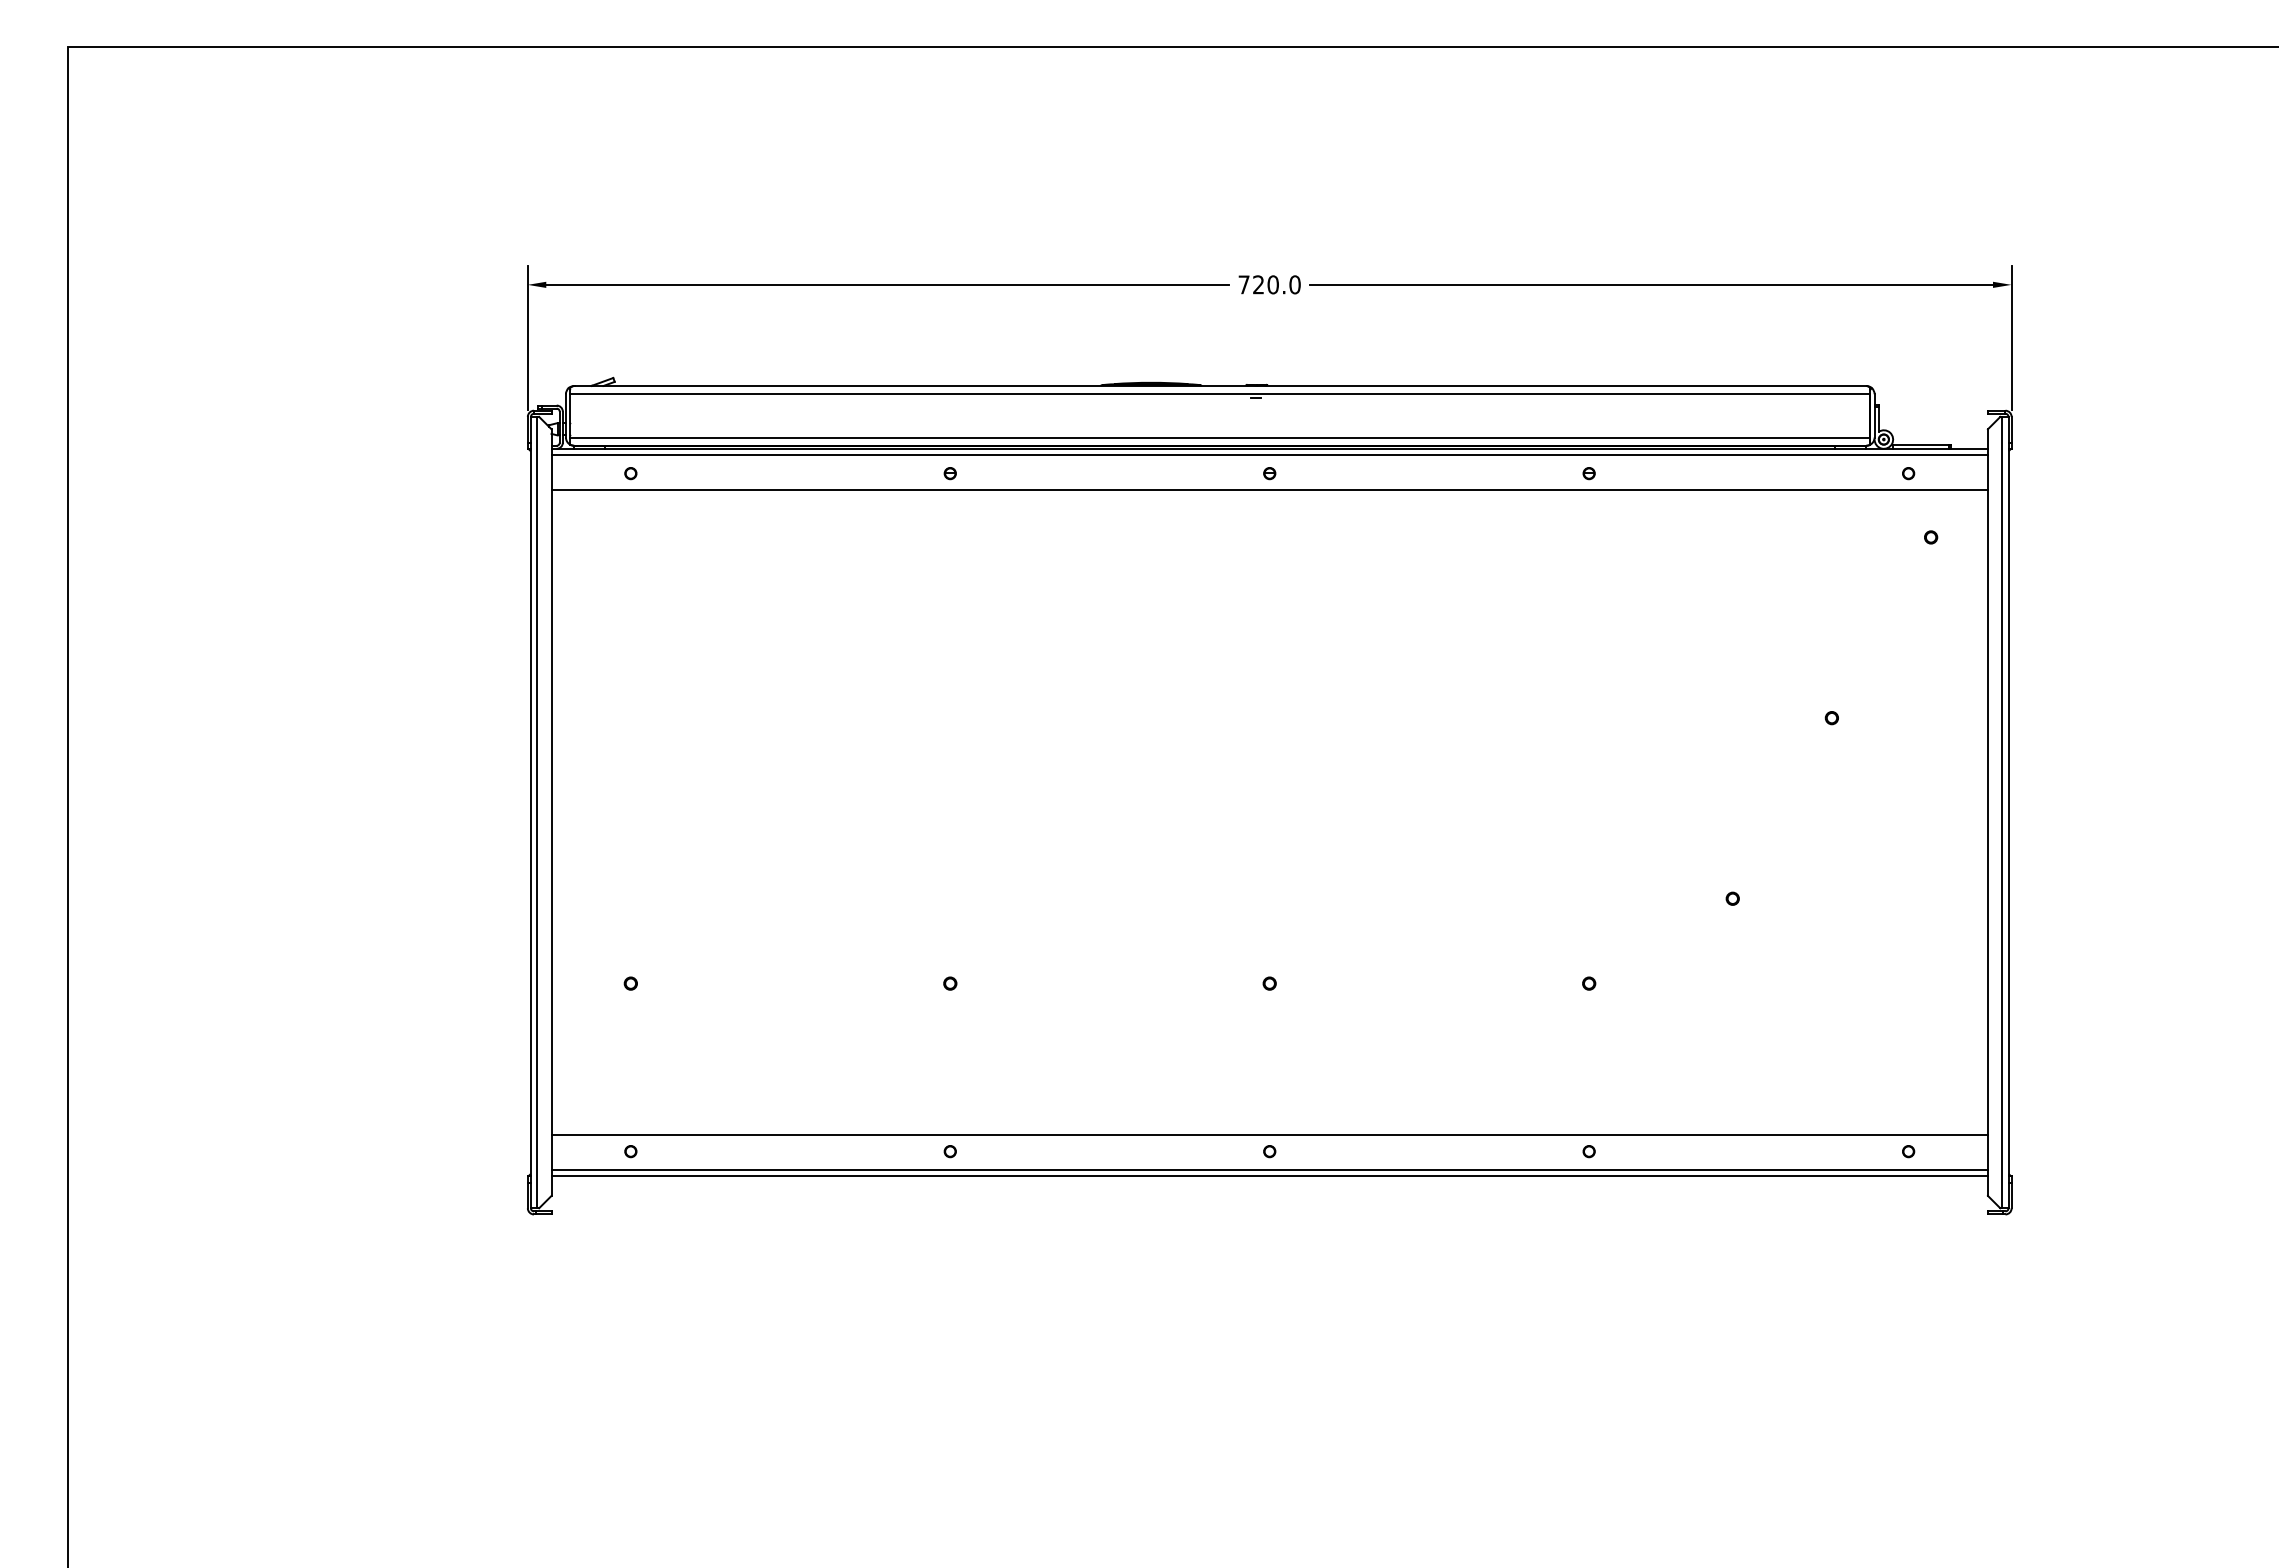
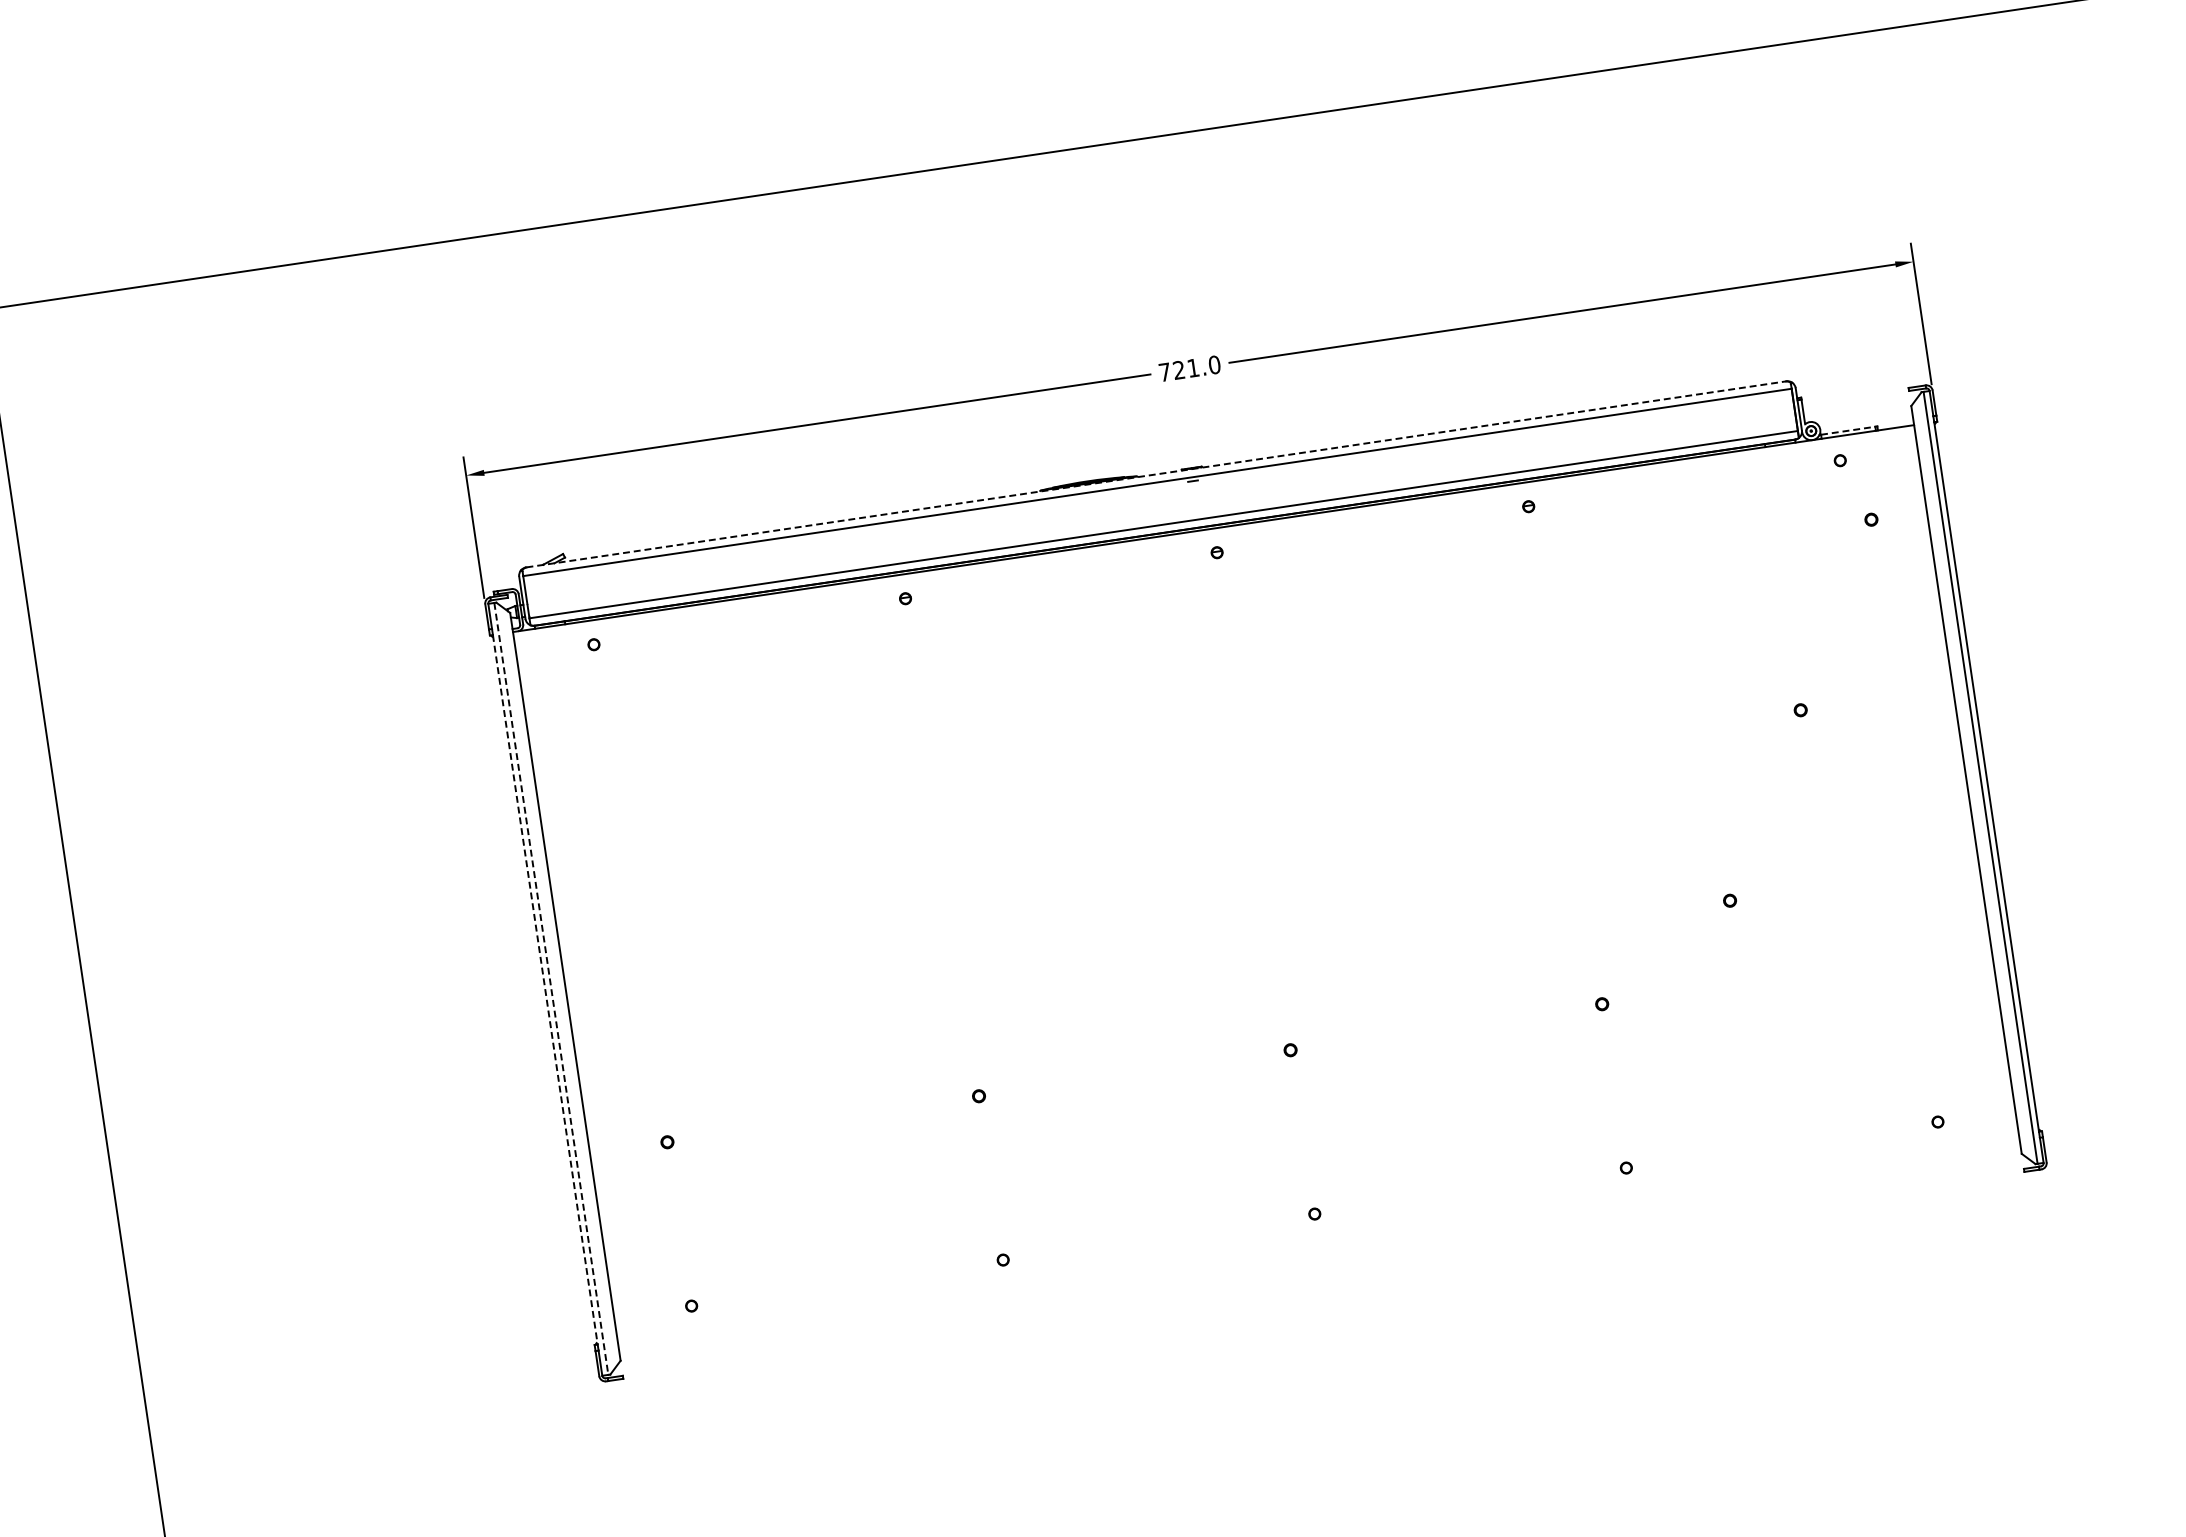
text: (1272, 284) -> (1192, 367), 720.0 -> 721.0
line: (1220, 386) -> (1156, 474), solid -> dashed
line: (1920, 444) -> (1847, 430), solid -> dashed
line: (1269, 455) -> (1214, 535), removed
line: (1269, 490) -> (1219, 569), removed
line: (530, 812) -> (544, 989), solid -> dashed
line: (537, 812) -> (551, 988), solid -> dashed
line: (1269, 1135) -> (1312, 1198), removed
line: (1269, 1170) -> (1317, 1232), removed
line: (1269, 1176) -> (1318, 1238), removed

